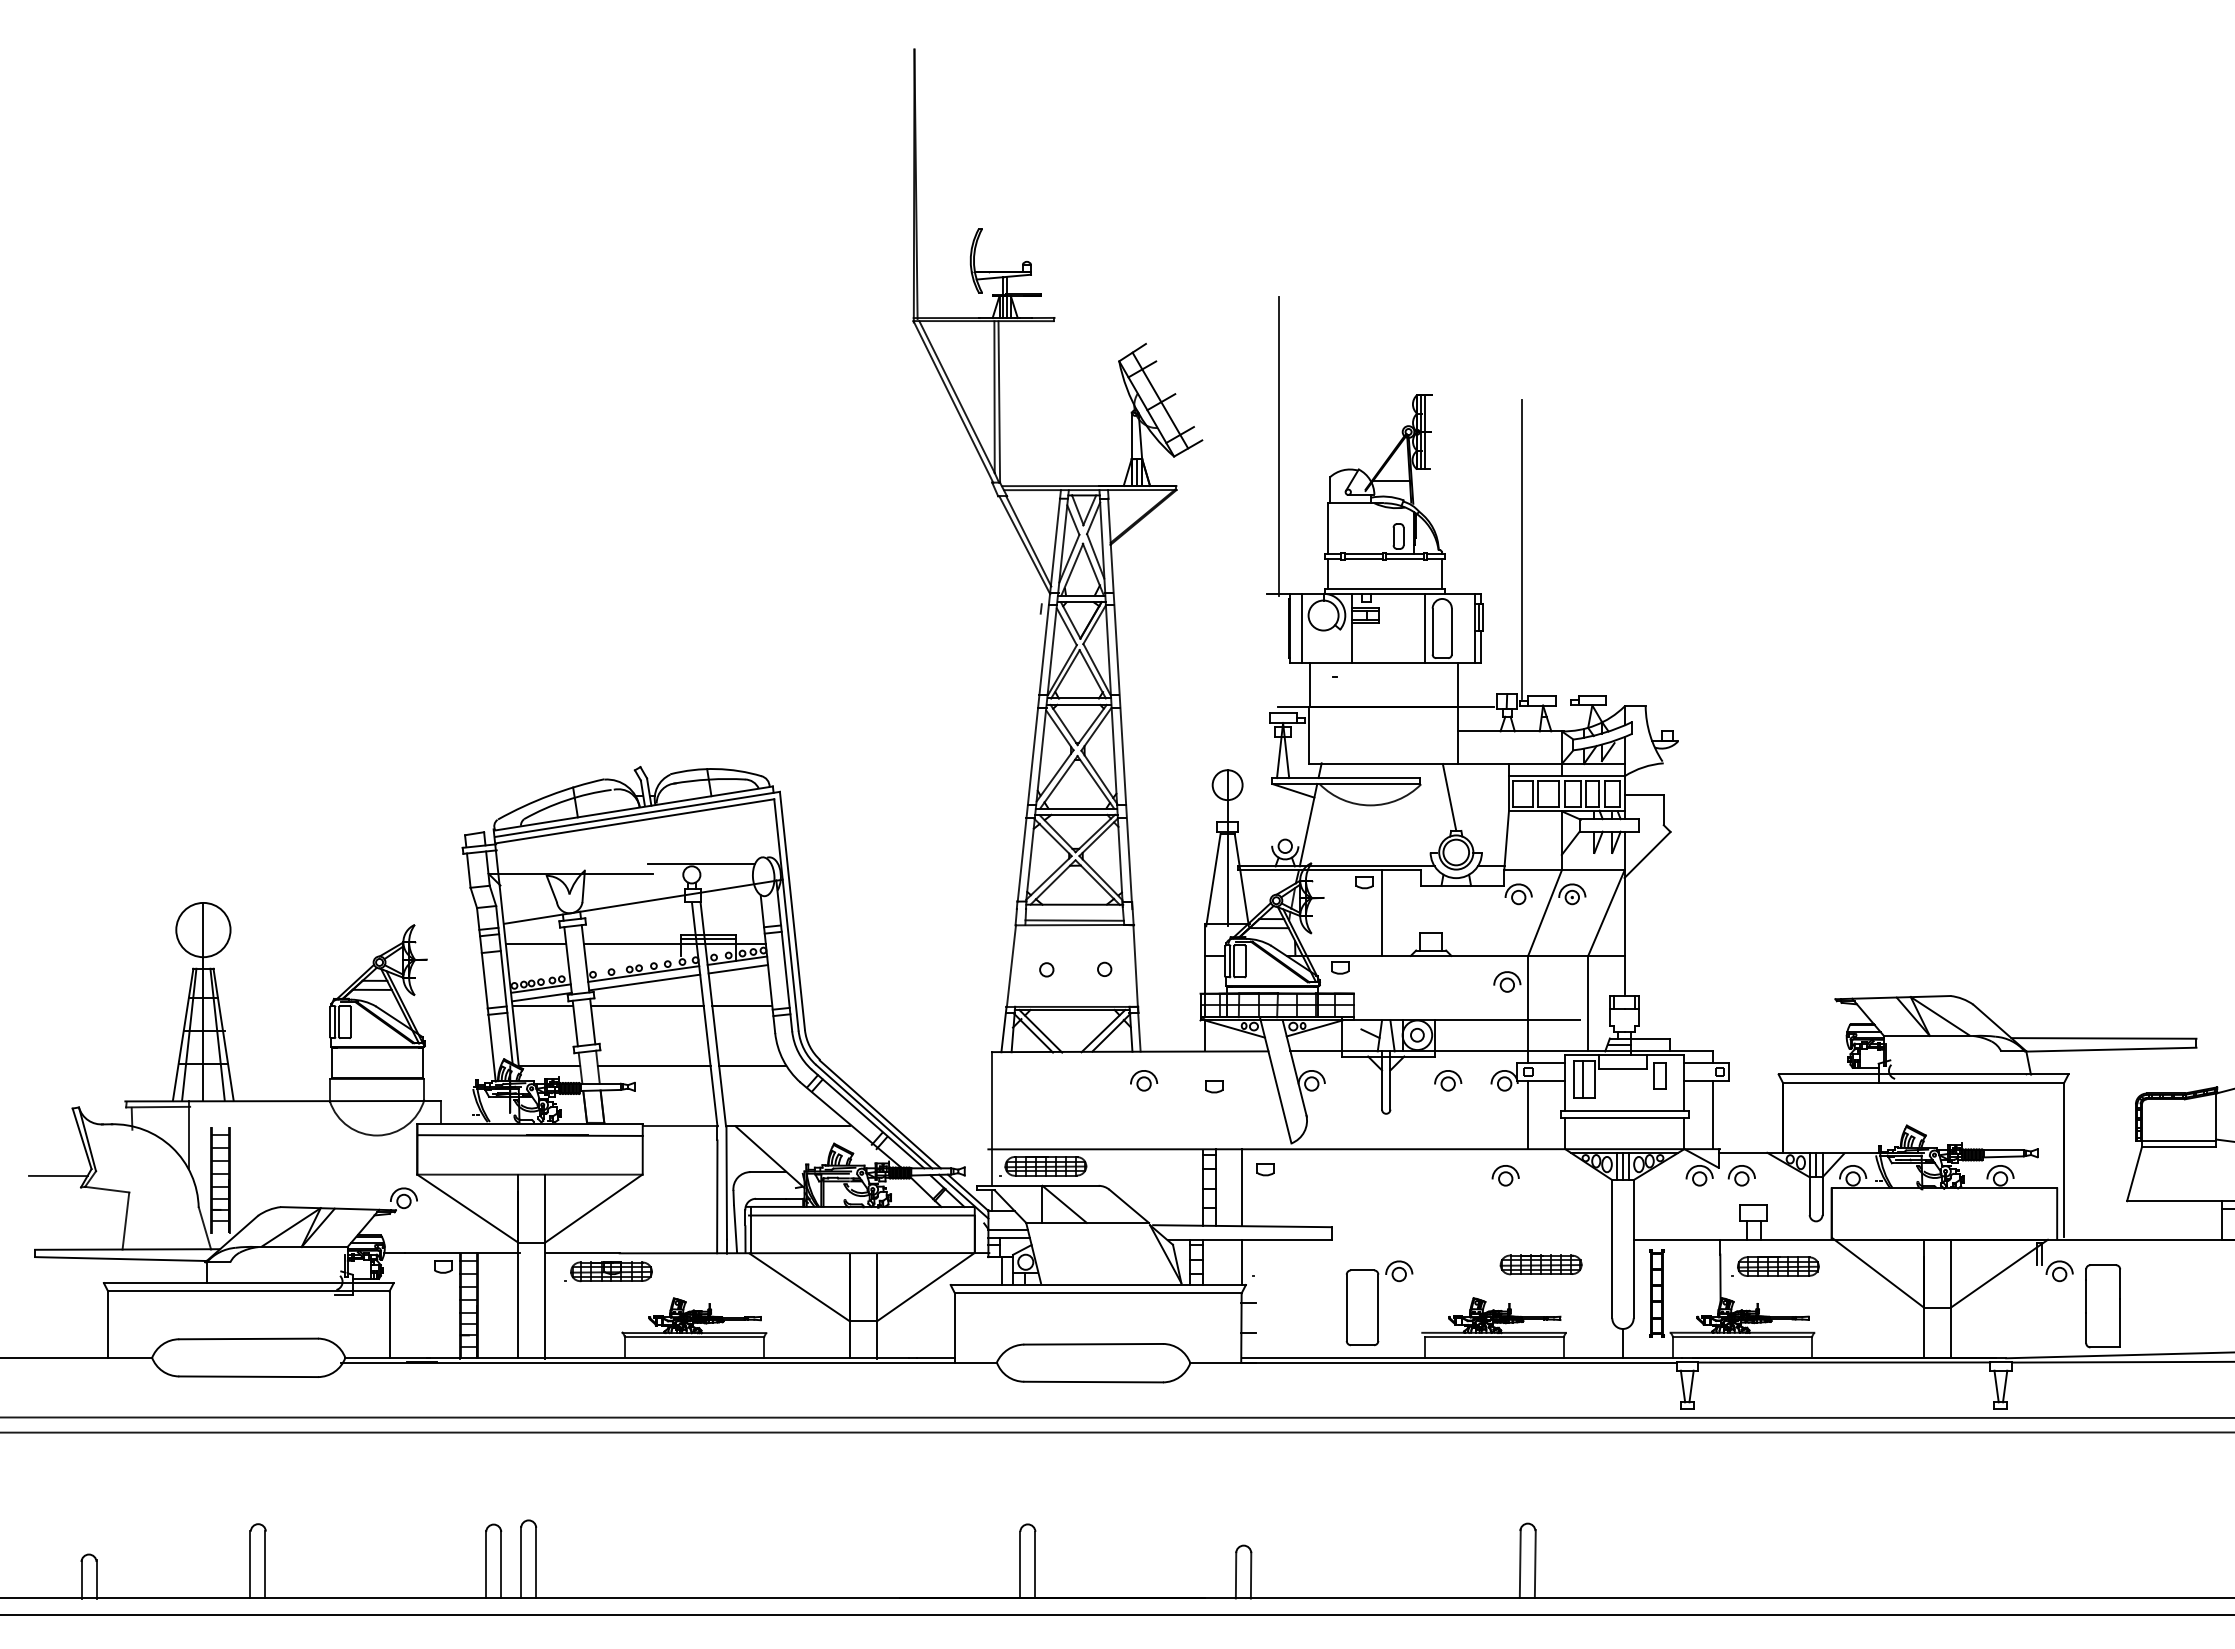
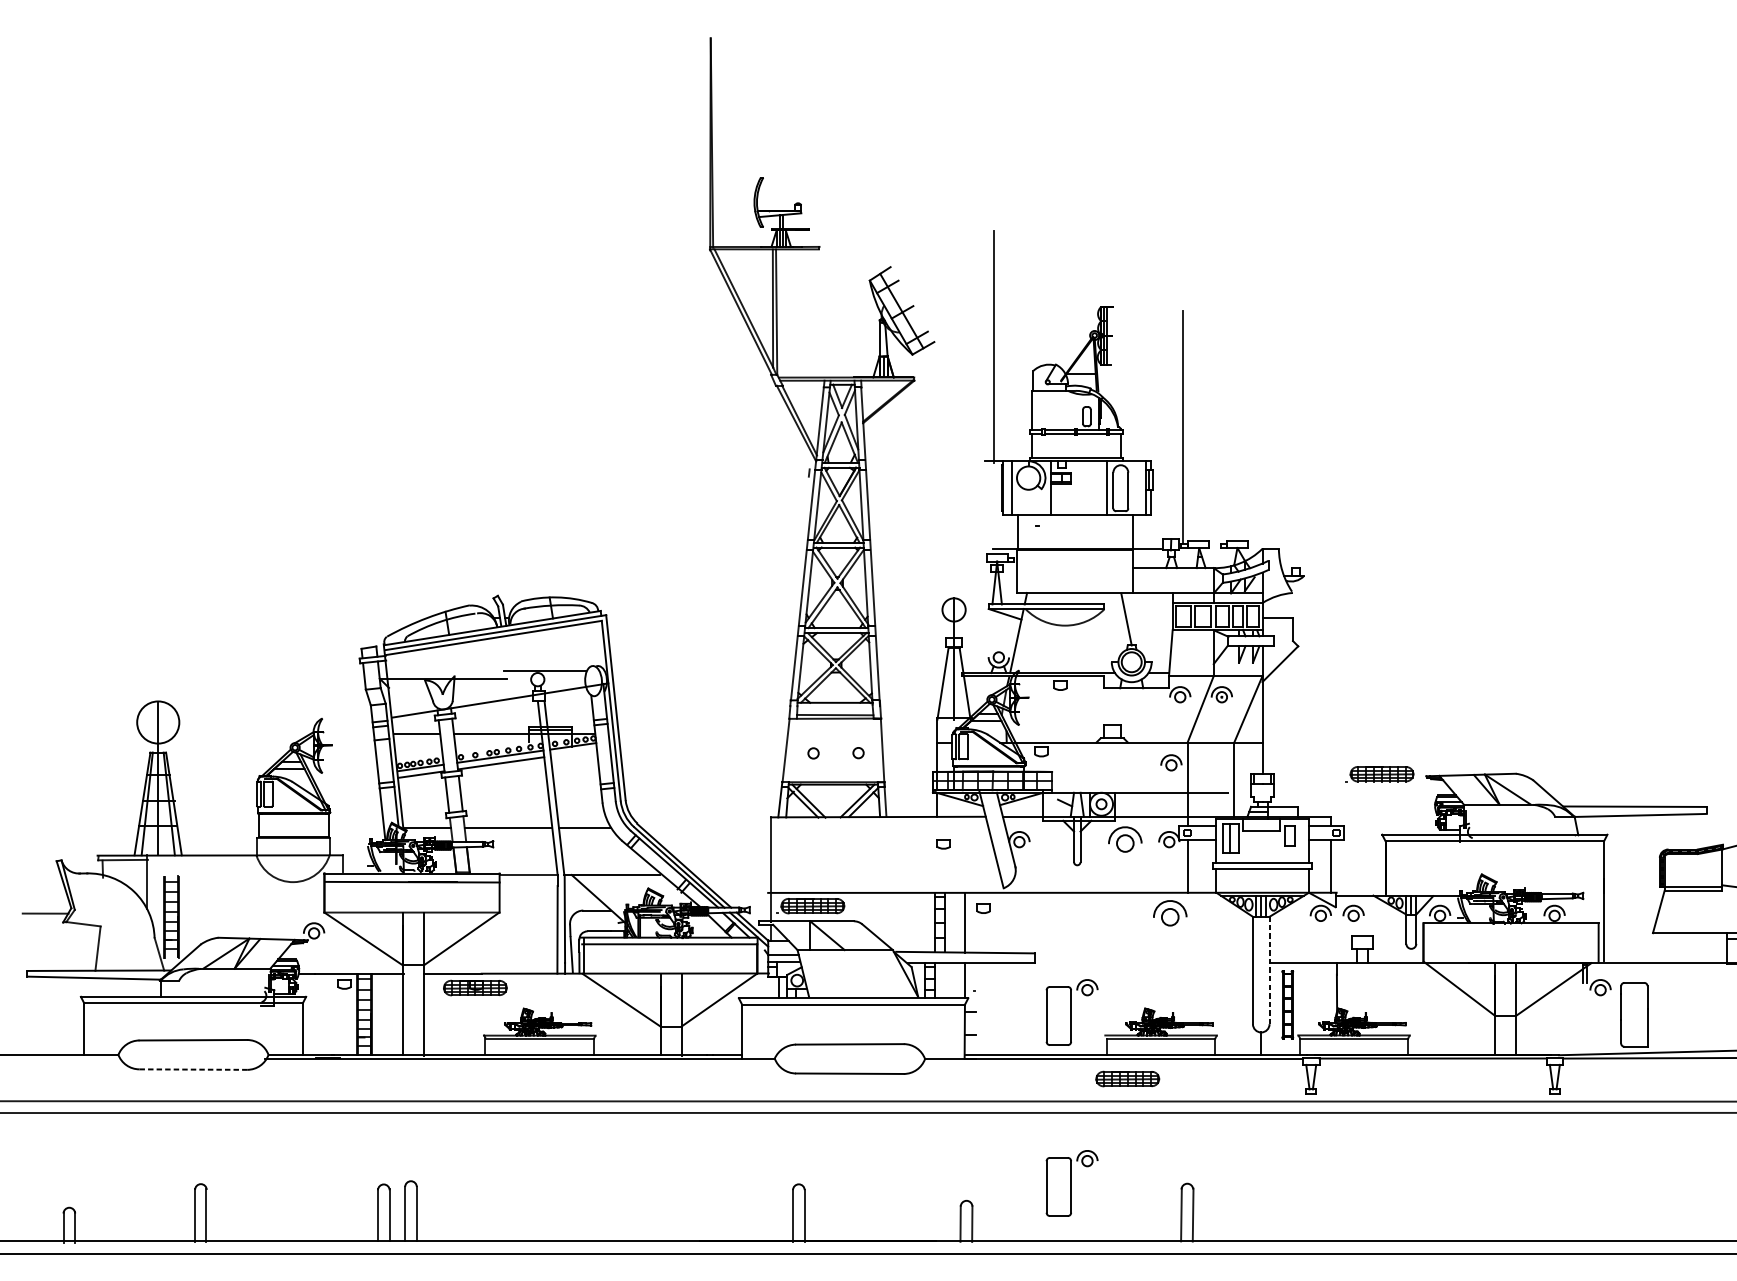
line: (1382, 912) -> (1074, 708), removed
line: (738, 969) -> (574, 753), removed
line: (543, 1005) -> (422, 781), removed
line: (647, 1005) -> (503, 781), removed
line: (742, 1005) -> (577, 781), removed
part: (1144, 1080) -> (889, 839), removed
part: (1448, 1080) -> (1125, 839), size x1.6
part: (1505, 1175) -> (1169, 913), size x1.6
line: (1633, 1248) -> (1269, 969), solid -> dashed
part: (1540, 1264) -> (1127, 1078), moved
part: (1775, 1266) -> (1379, 774), moved
line: (249, 1376) -> (194, 1069), solid -> dashed
part: (1379, 1523) -> (1072, 1183), added

